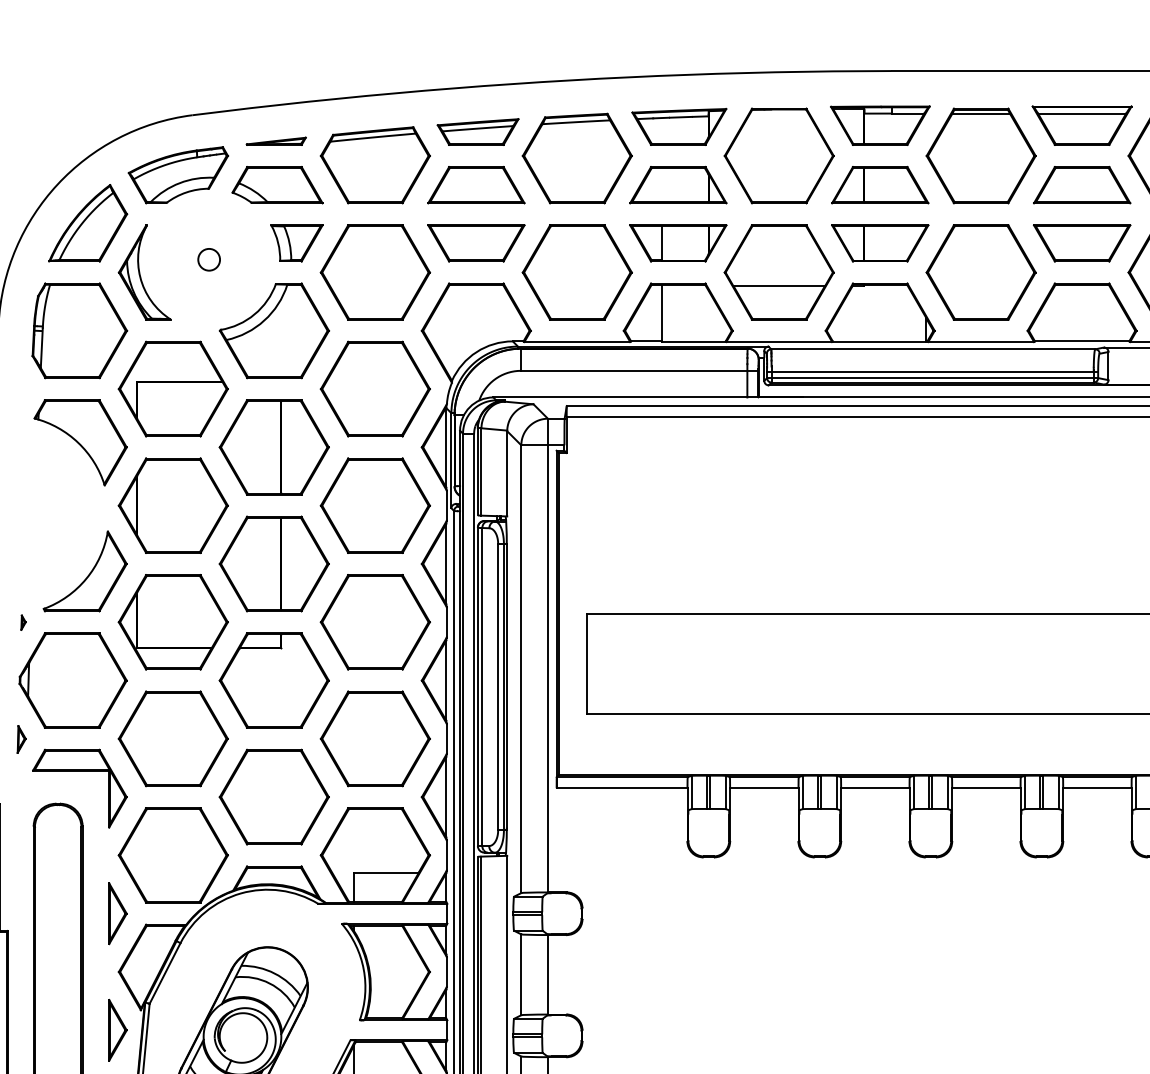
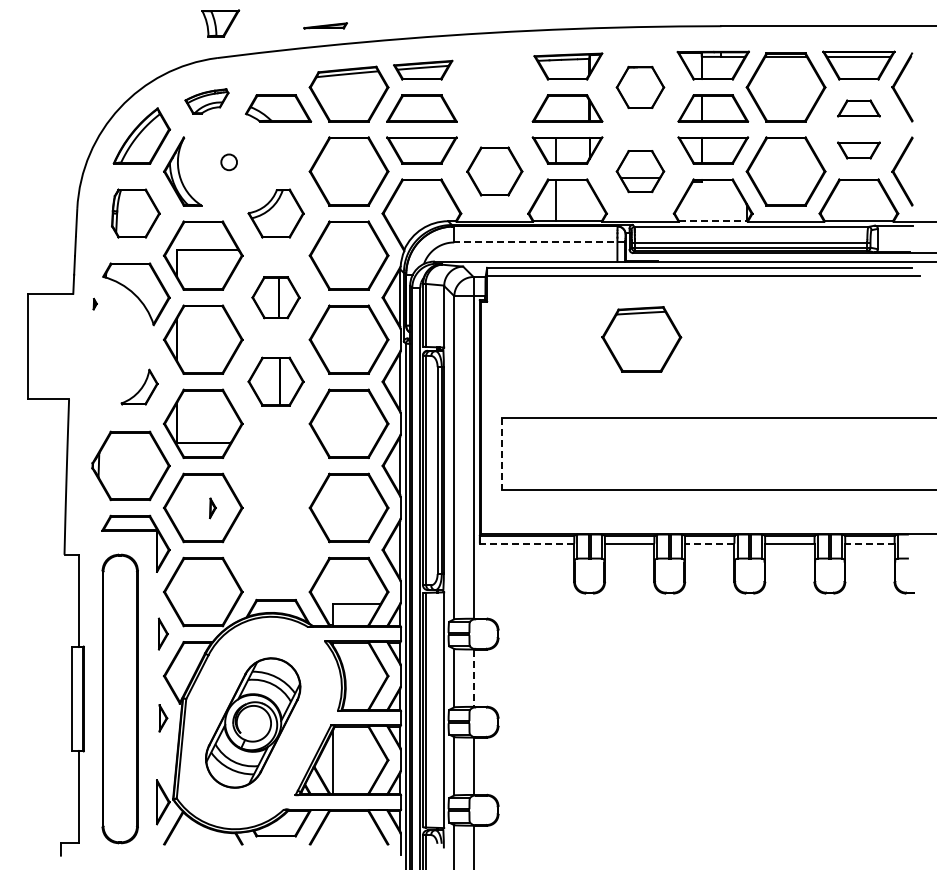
part: (276, 140) -> (325, 25), moved
part: (779, 156) -> (640, 87), size x0.6
part: (576, 158) -> (641, 339), moved
part: (177, 175) -> (206, 101), size x0.6
part: (1081, 185) -> (858, 108), size x0.6
part: (296, 243) -> (220, 23), moved
part: (1081, 243) -> (858, 150), size x0.6
part: (576, 272) -> (494, 171), size x0.7
part: (779, 272) -> (640, 171), size x0.6
part: (79, 330) -> (135, 213), size x0.7
part: (273, 330) -> (275, 213), size x0.7
line: (879, 341) -> (712, 221), solid -> dashed
line: (639, 370) -> (539, 242), solid -> dashed
part: (273, 447) -> (275, 297), size x0.6
part: (273, 563) -> (275, 381), size x0.7
part: (84, 570) -> (139, 386), size x0.6
part: (22, 621) -> (94, 303), moved
line: (586, 664) -> (501, 454), solid -> dashed
part: (273, 679) -> (275, 465), removed
part: (21, 739) -> (212, 508), moved
line: (621, 788) -> (526, 543), solid -> dashed
line: (875, 788) -> (709, 543), solid -> dashed
line: (1096, 788) -> (869, 543), solid -> dashed
part: (273, 796) -> (275, 549), removed
part: (118, 912) -> (163, 633), size x0.7
line: (547, 975) -> (473, 678), solid -> dashed
part: (118, 1030) -> (163, 718), size x0.6

